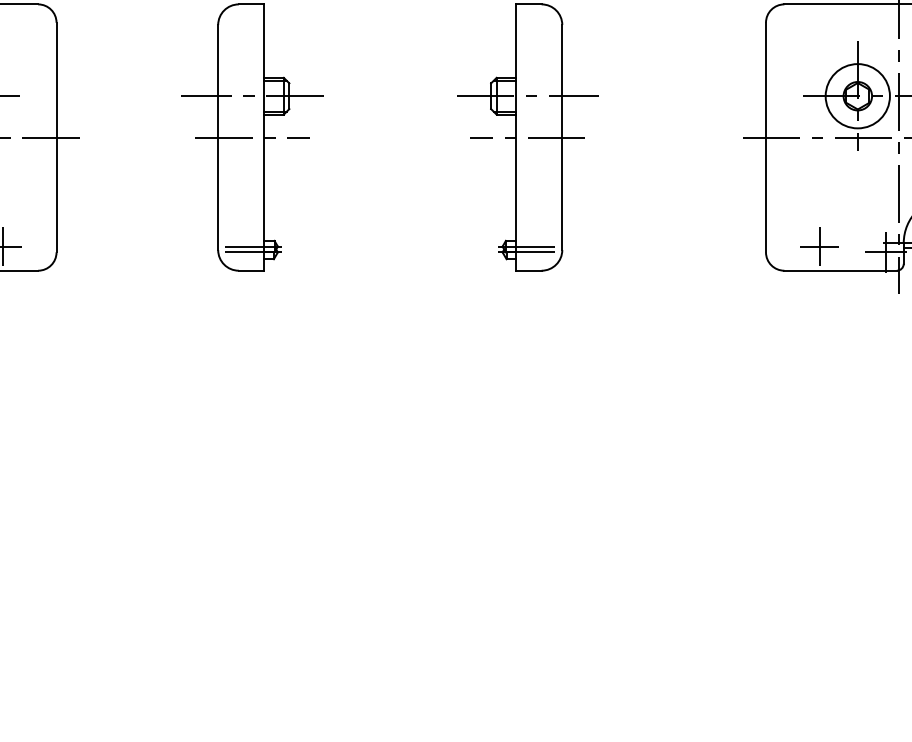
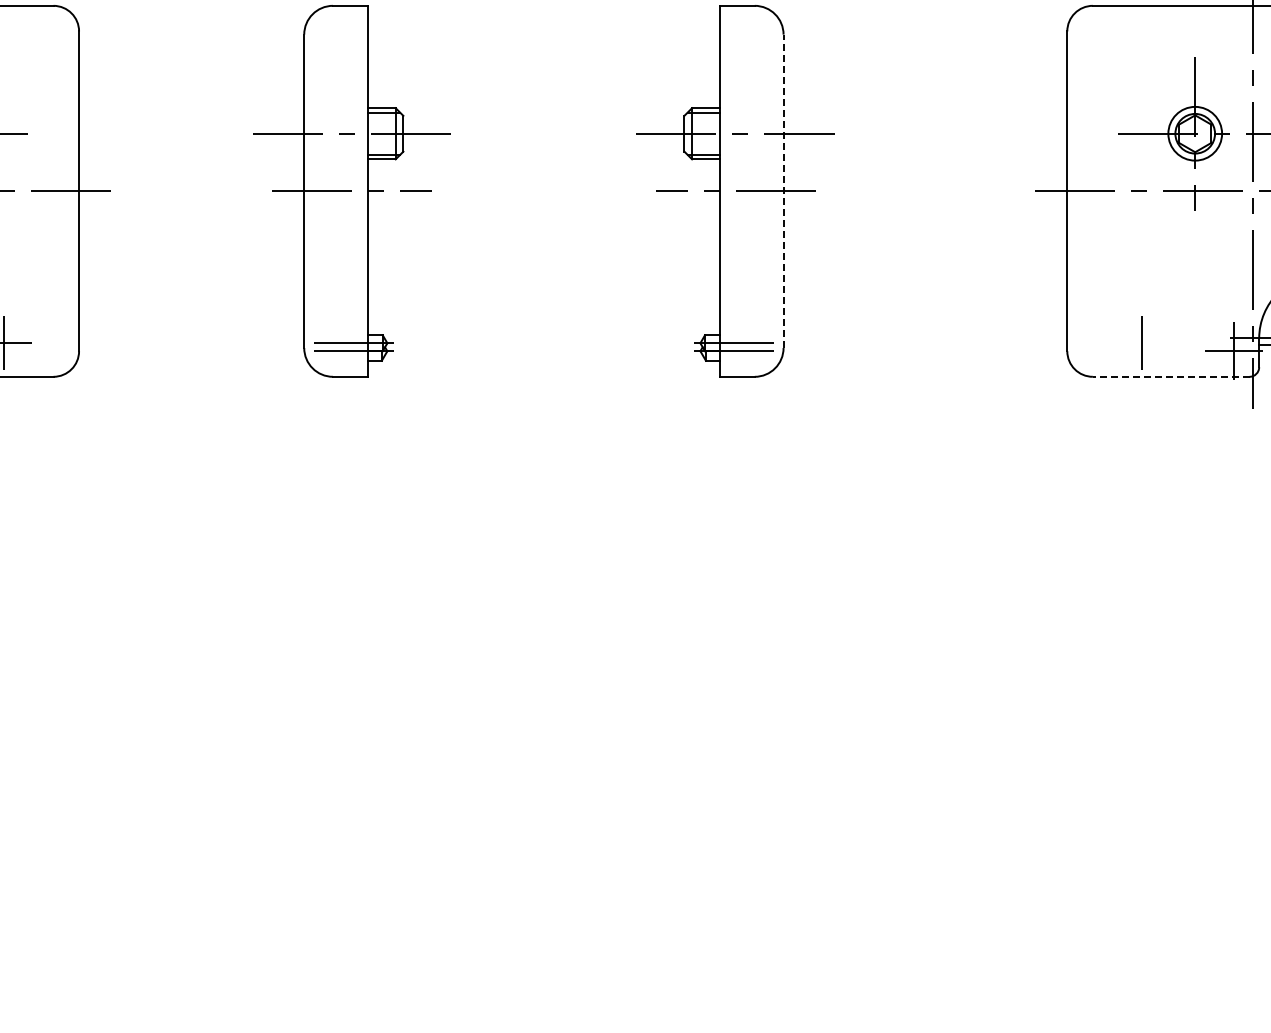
circle: (858, 96) -> (1195, 133), size x0.6
line: (562, 137) -> (783, 191), solid -> dashed
line: (819, 246) -> (1141, 343), removed
line: (840, 270) -> (1170, 376), solid -> dashed

